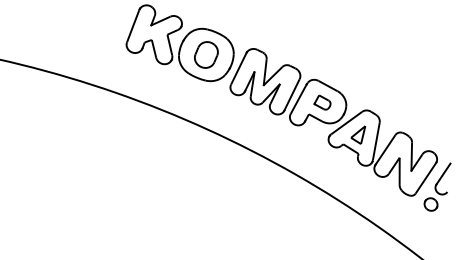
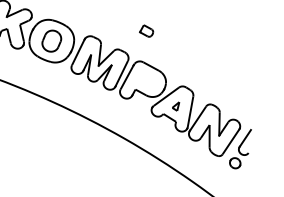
part: (322, 102) -> (146, 30), moved
part: (358, 134) -> (176, 106), size x0.6

